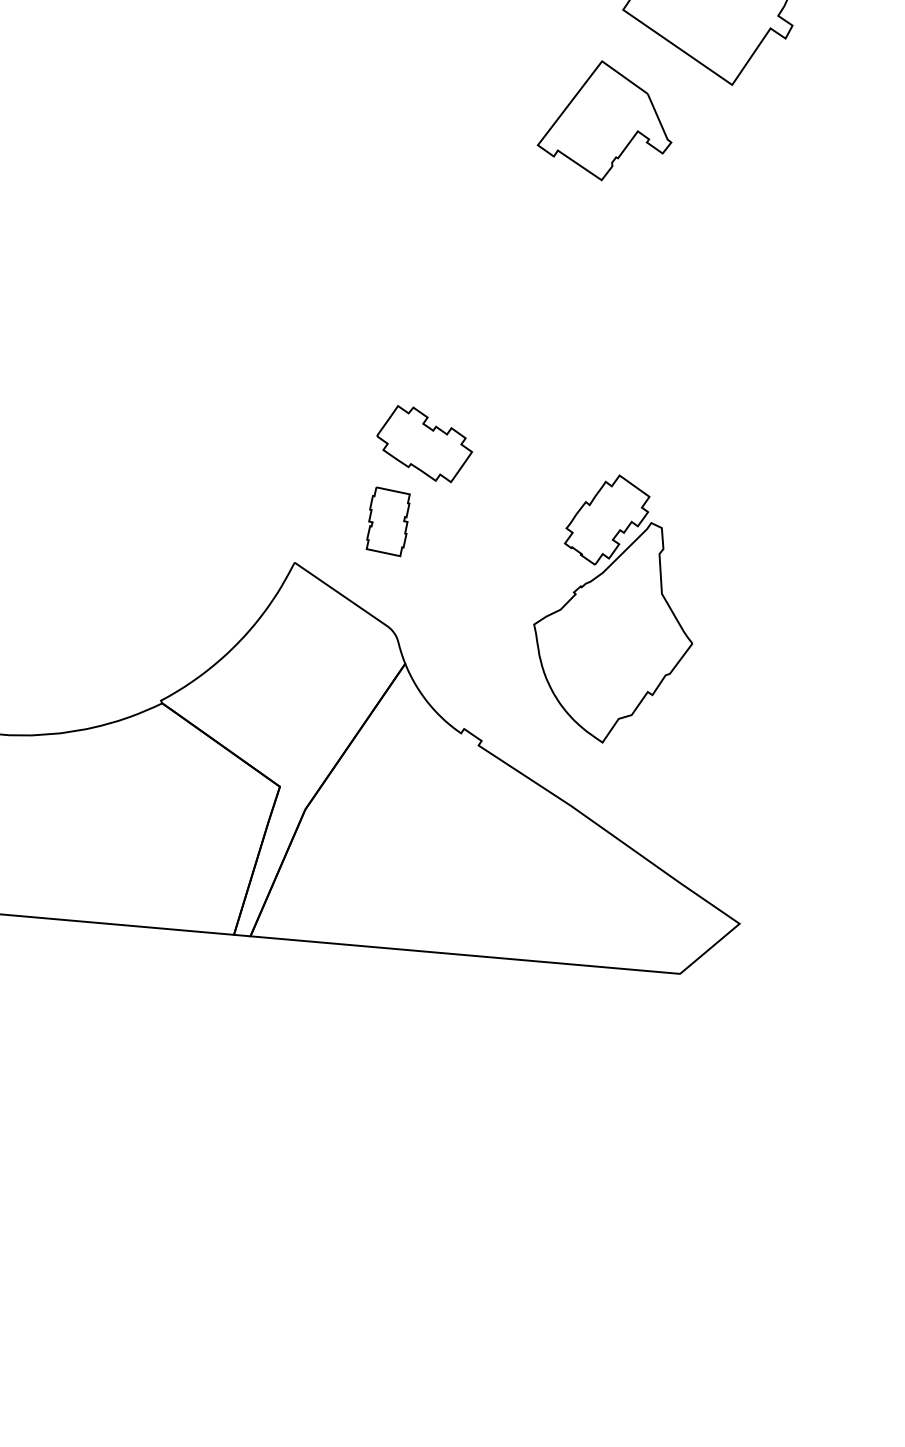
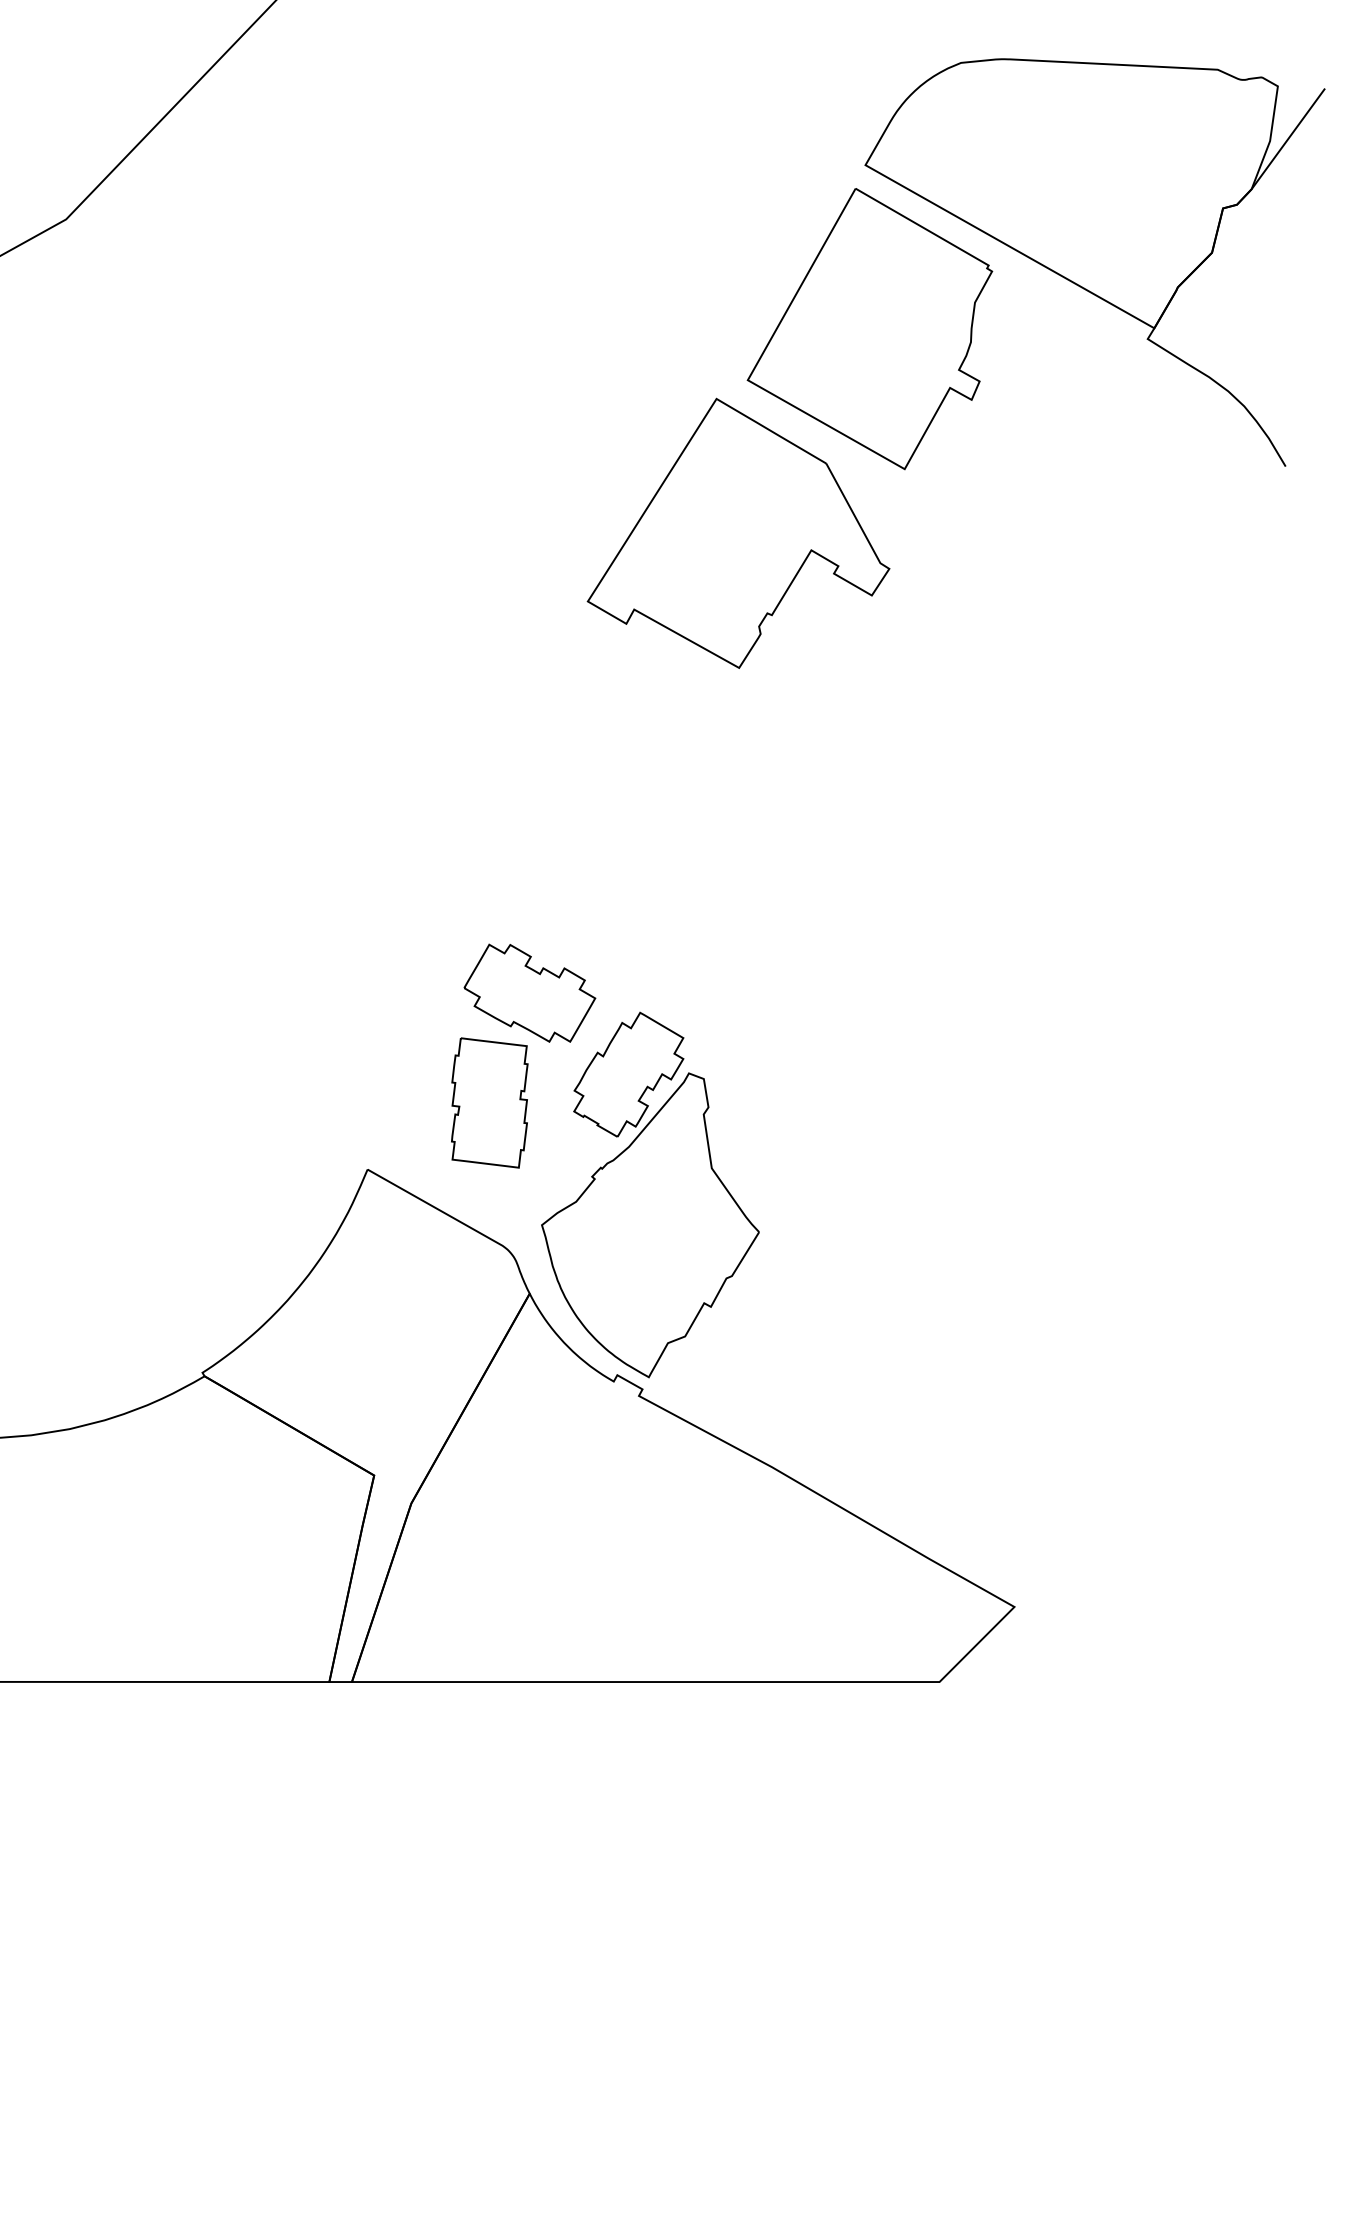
part: (606, 120) -> (738, 532), size x1.67
part: (388, 521) -> (489, 1102), size x1.43
part: (615, 609) -> (650, 1194), moved

